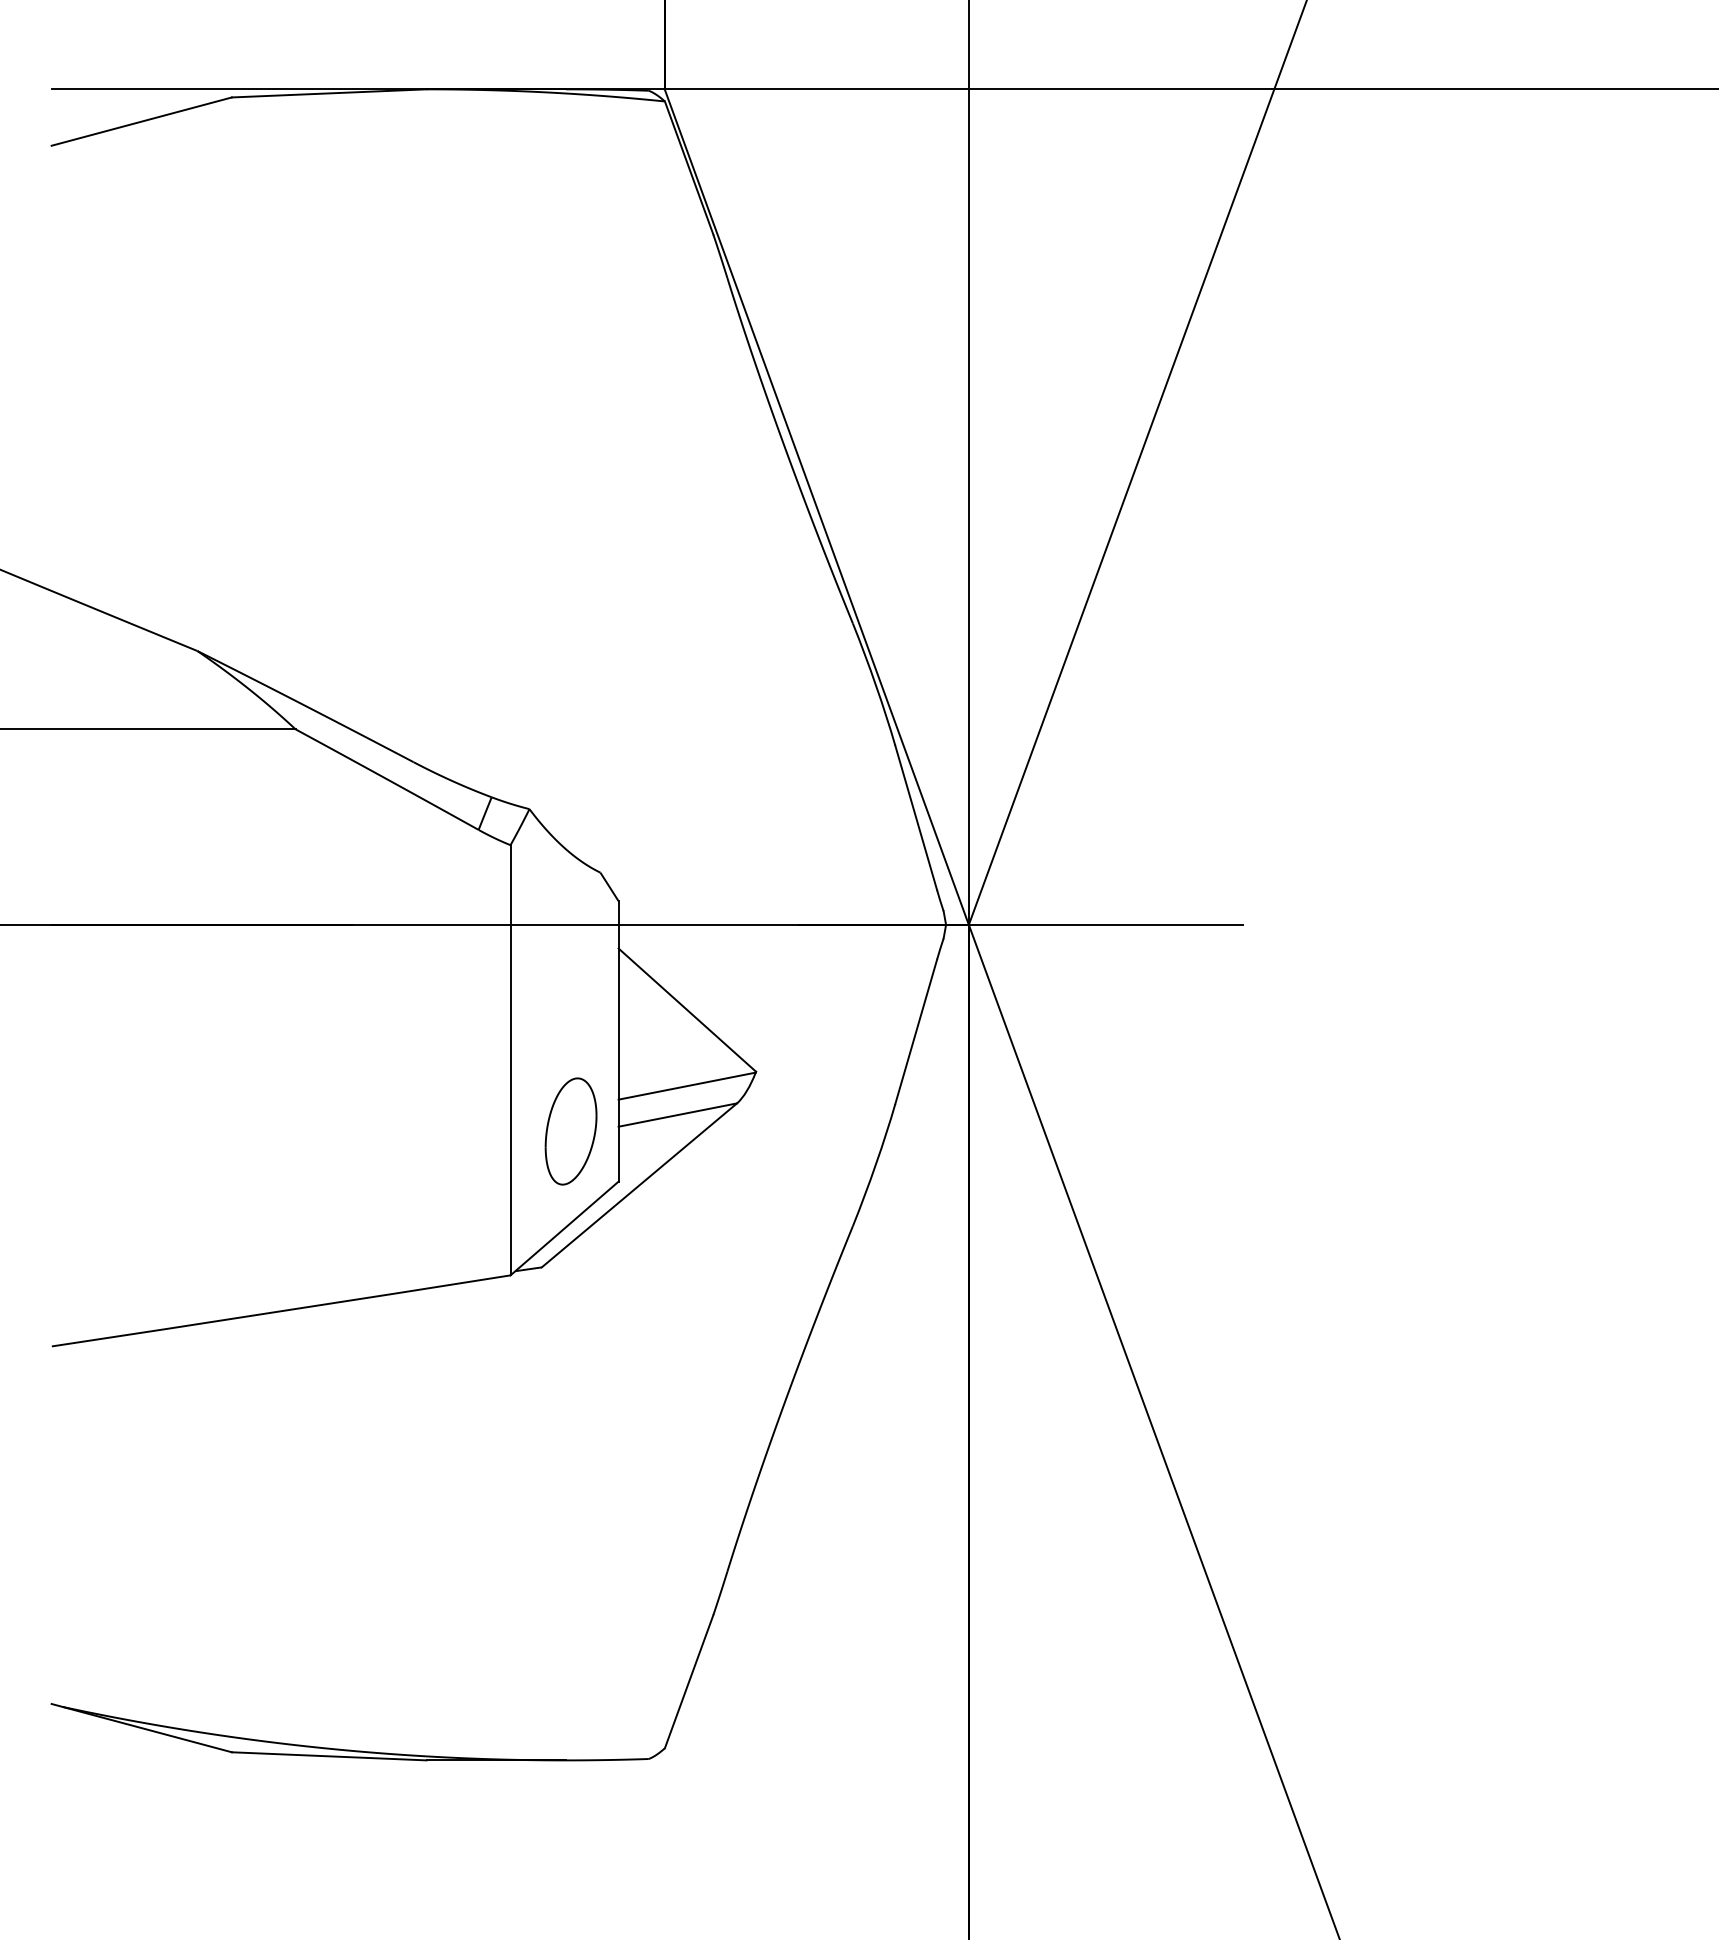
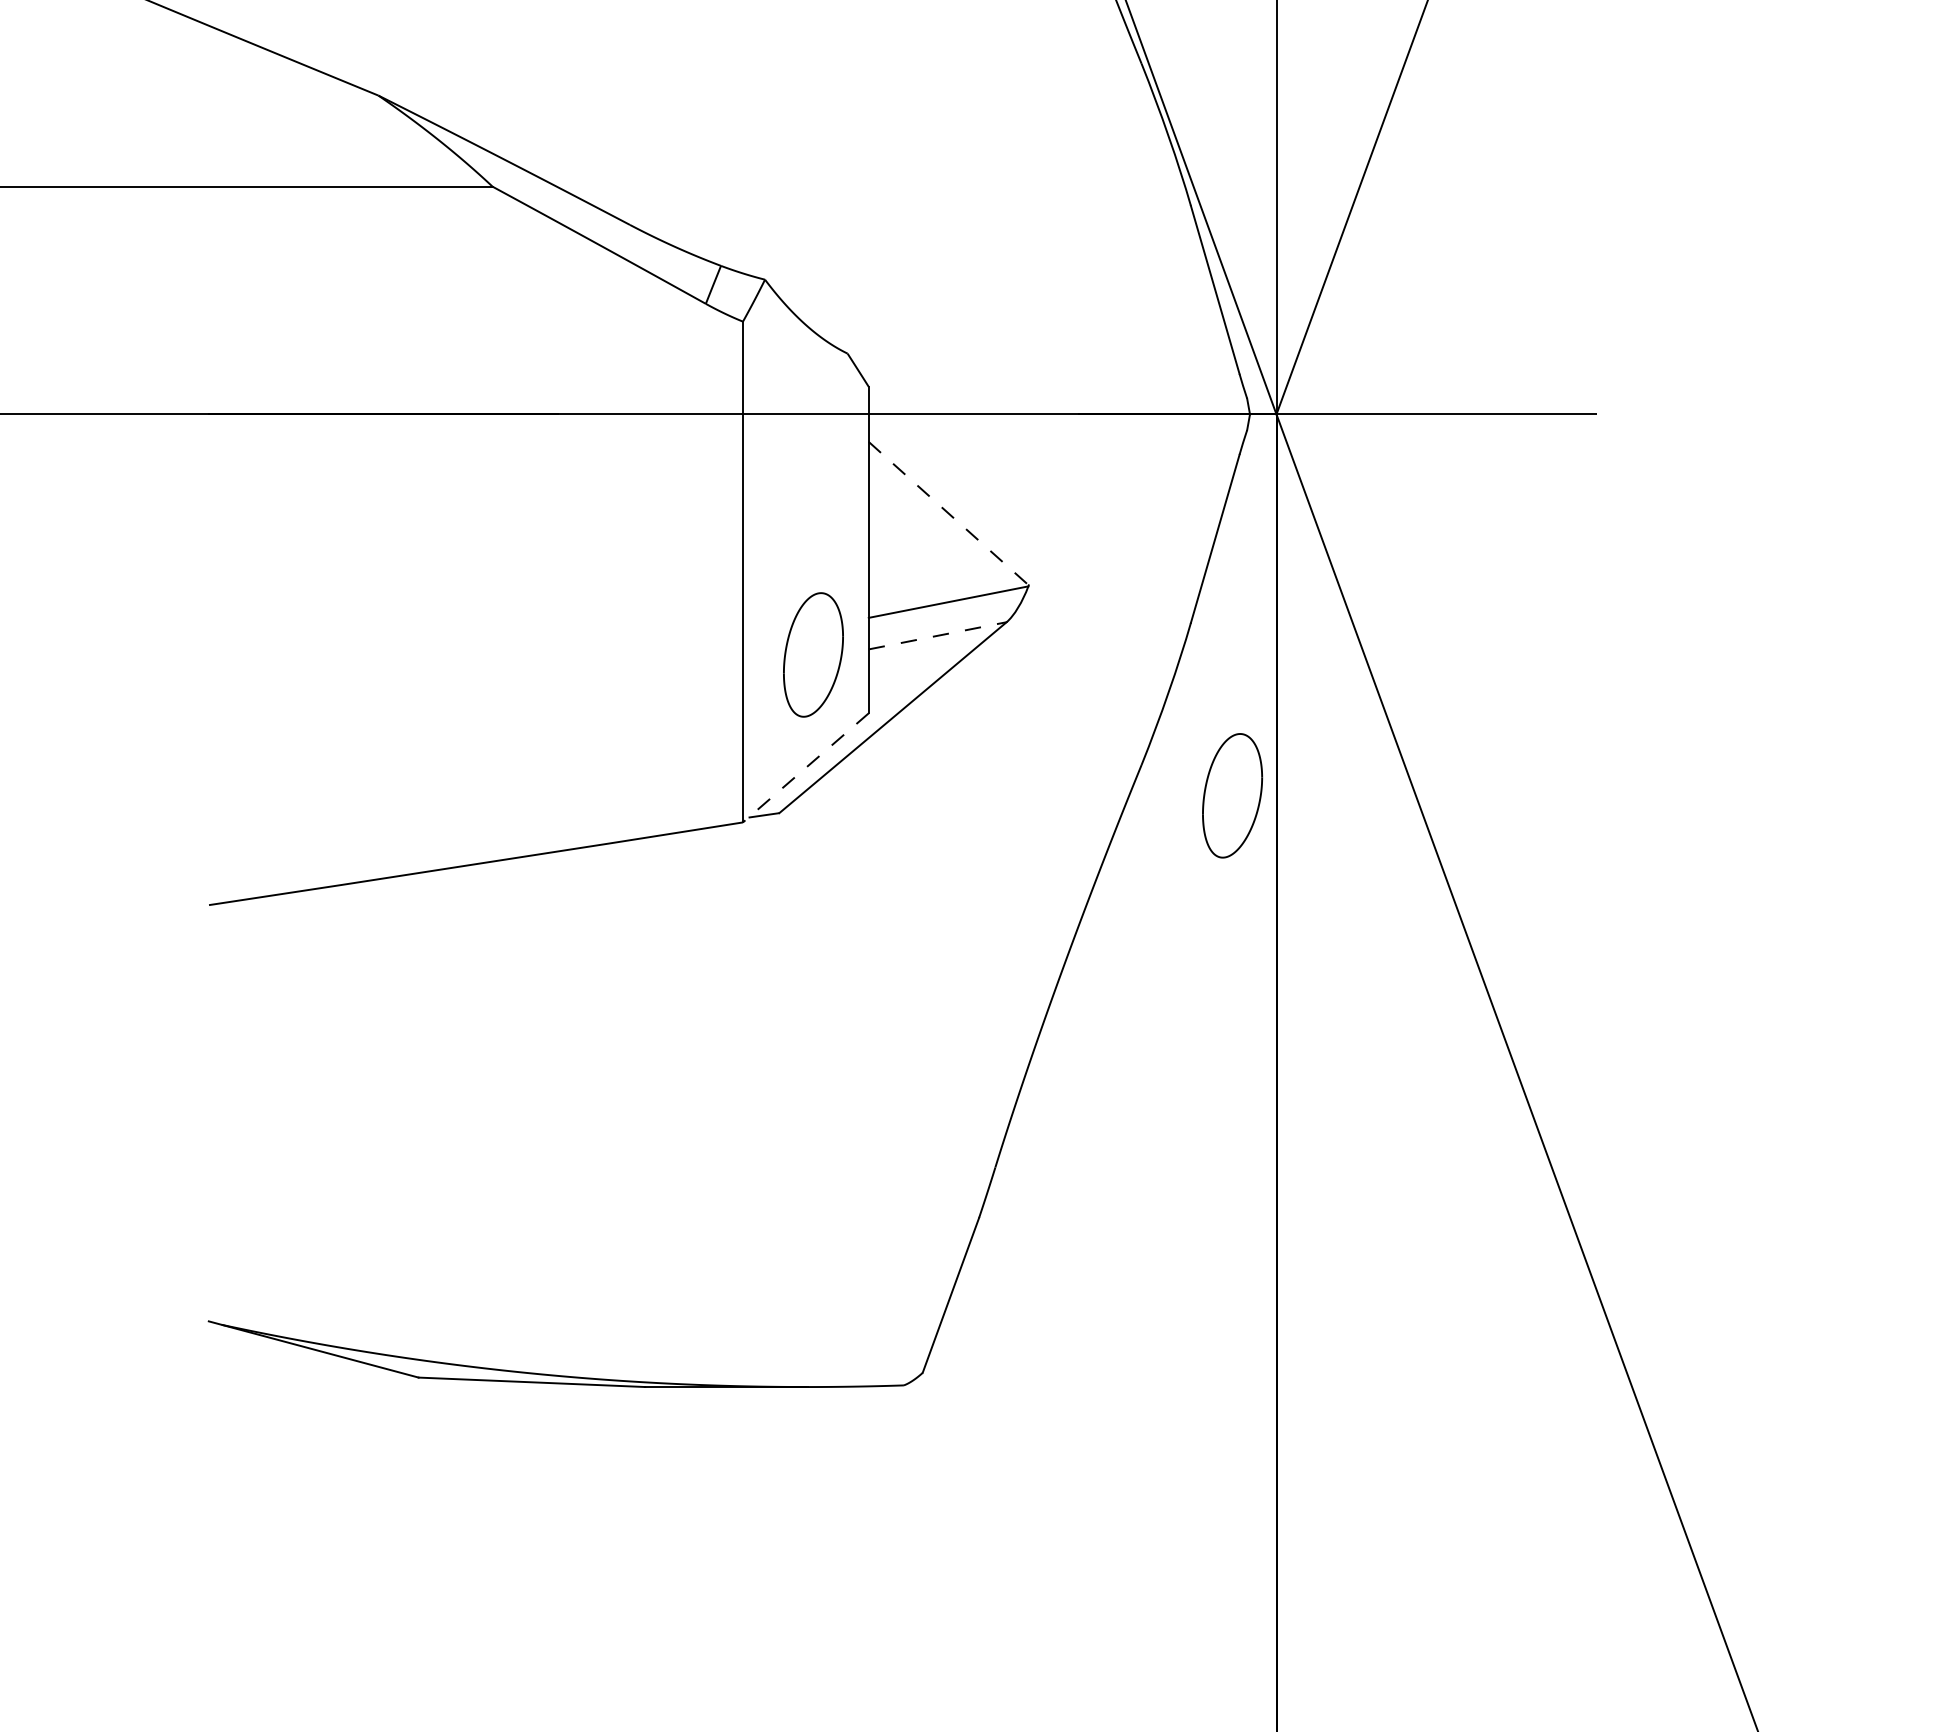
line: (687, 1010) -> (948, 514), solid -> dashed
line: (678, 1114) -> (938, 635), solid -> dashed
line: (564, 1228) -> (805, 767), solid -> dashed
part: (930, 1252) -> (1231, 795), added

